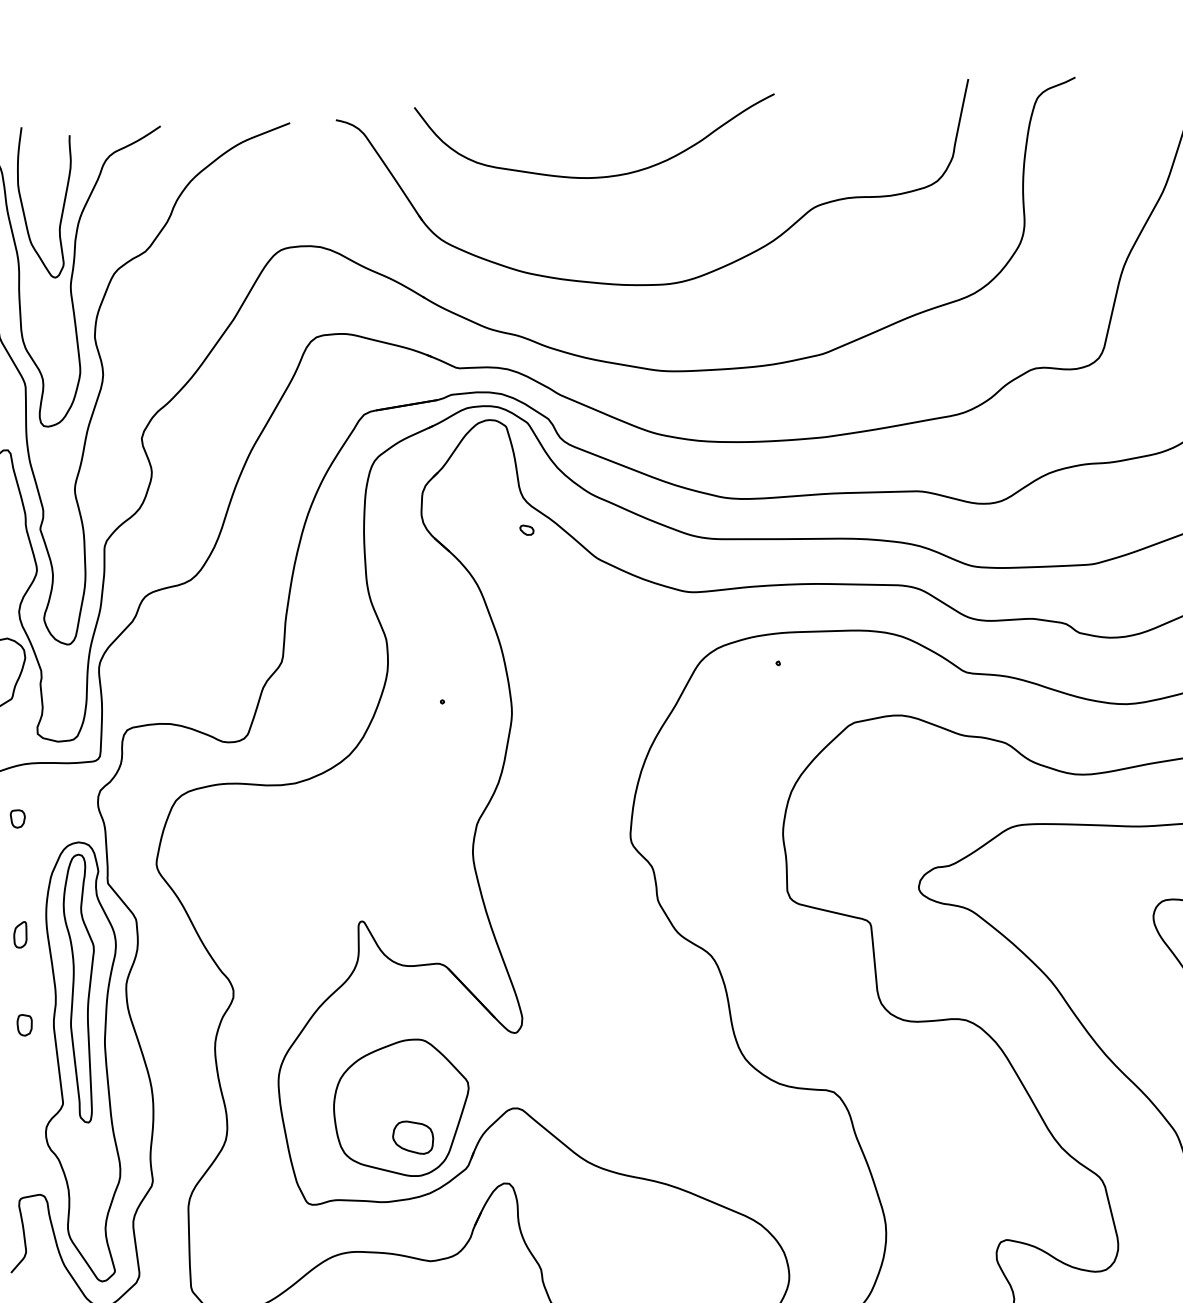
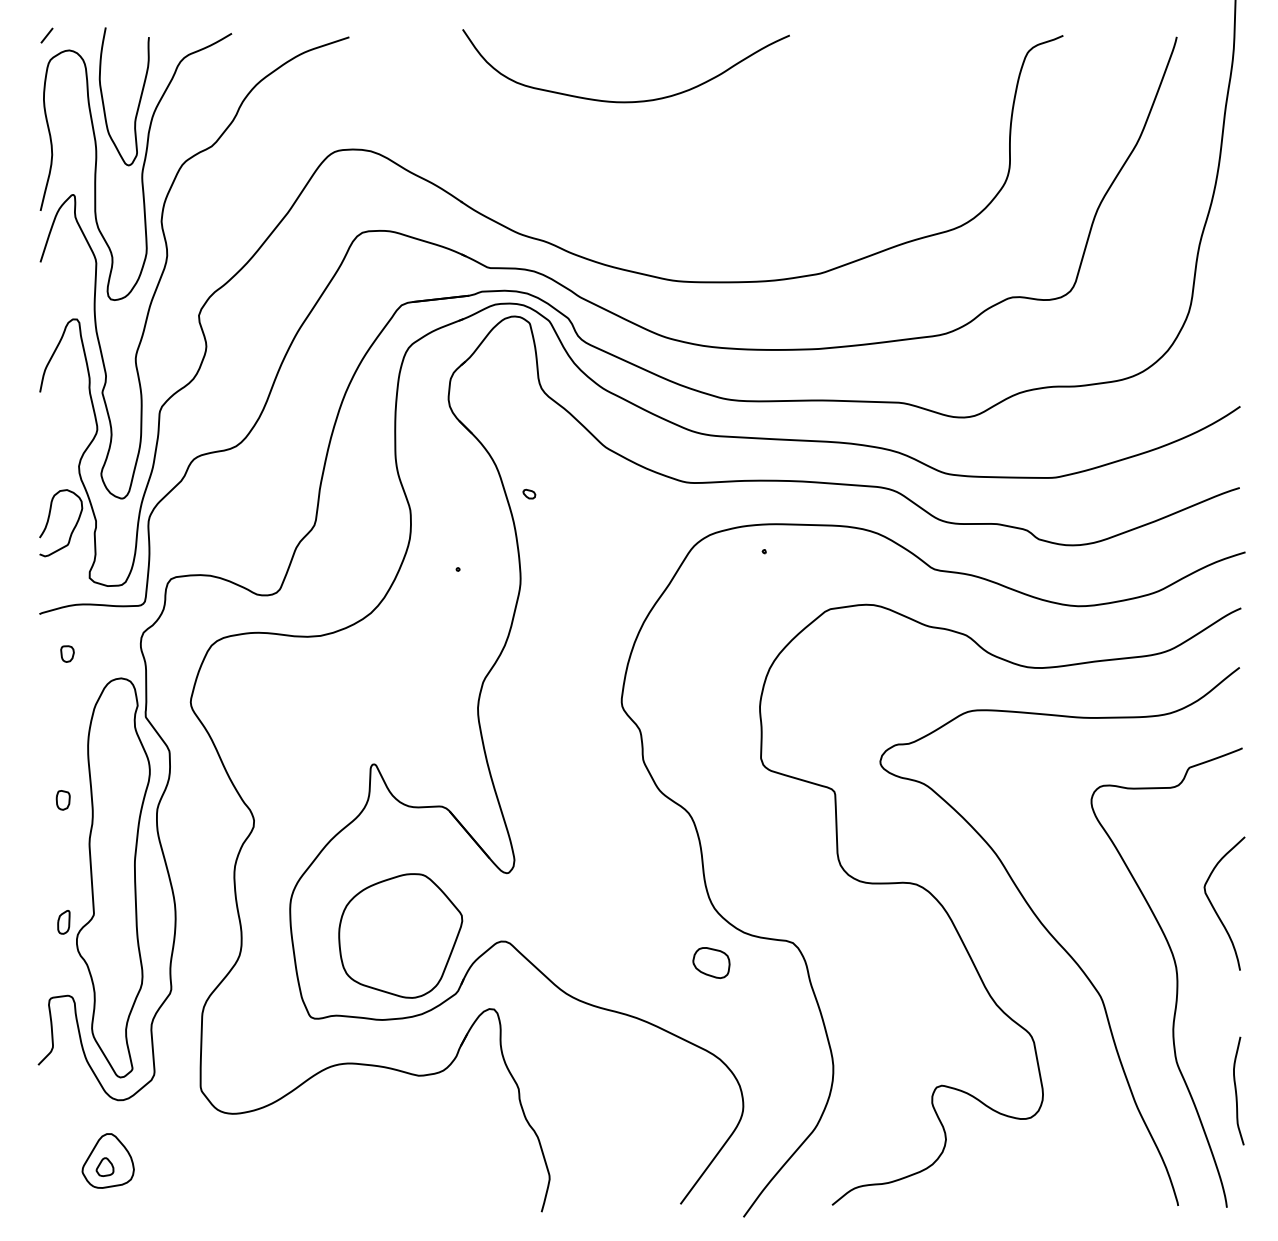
part: (675, 281) -> (690, 200), removed
part: (527, 529) -> (529, 493), moved
part: (20, 935) -> (63, 922), moved
part: (81, 988) -> (116, 810), removed
part: (24, 1025) -> (62, 800), moved
part: (413, 1137) -> (711, 962), moved

